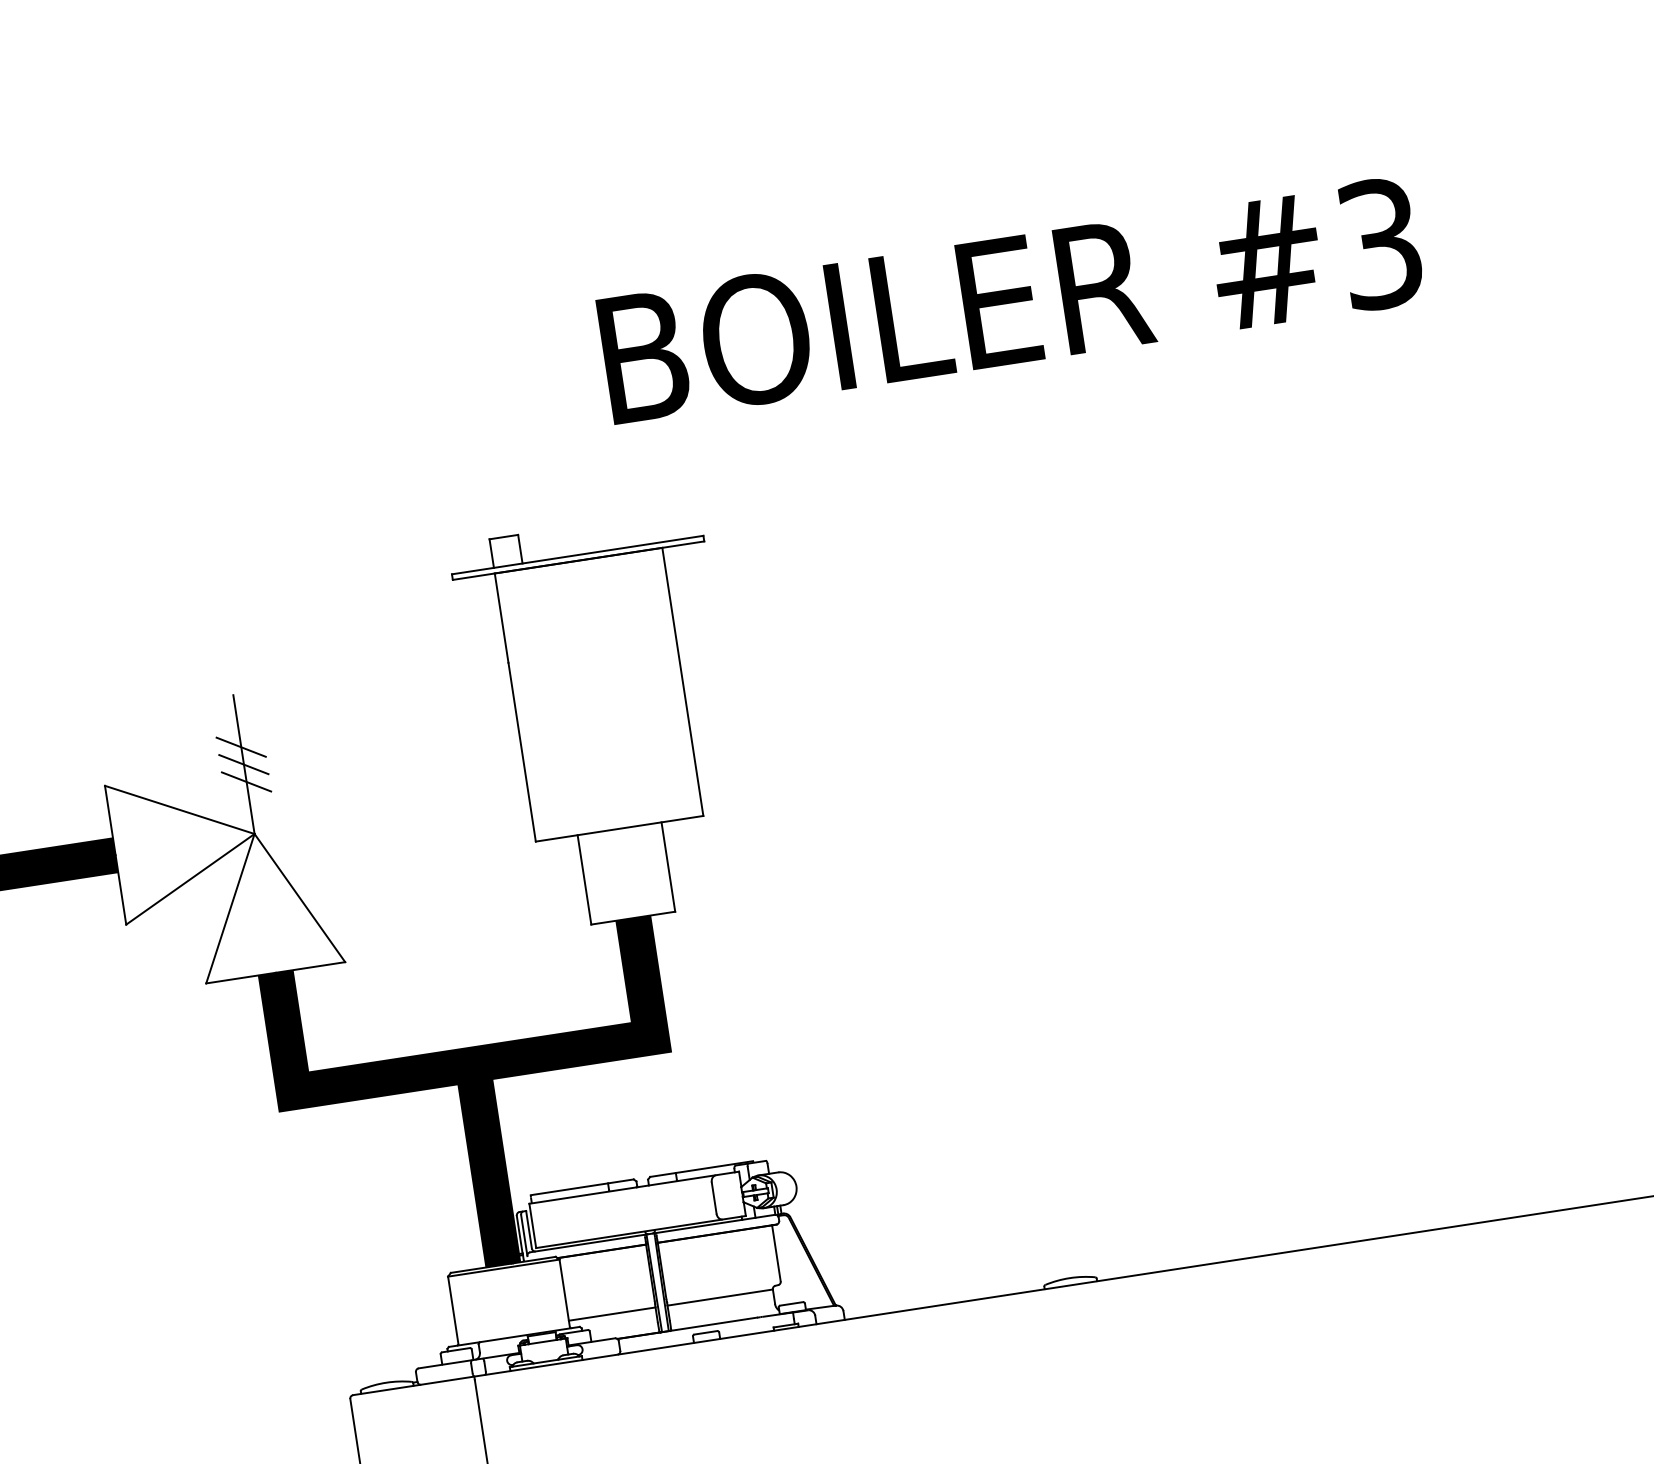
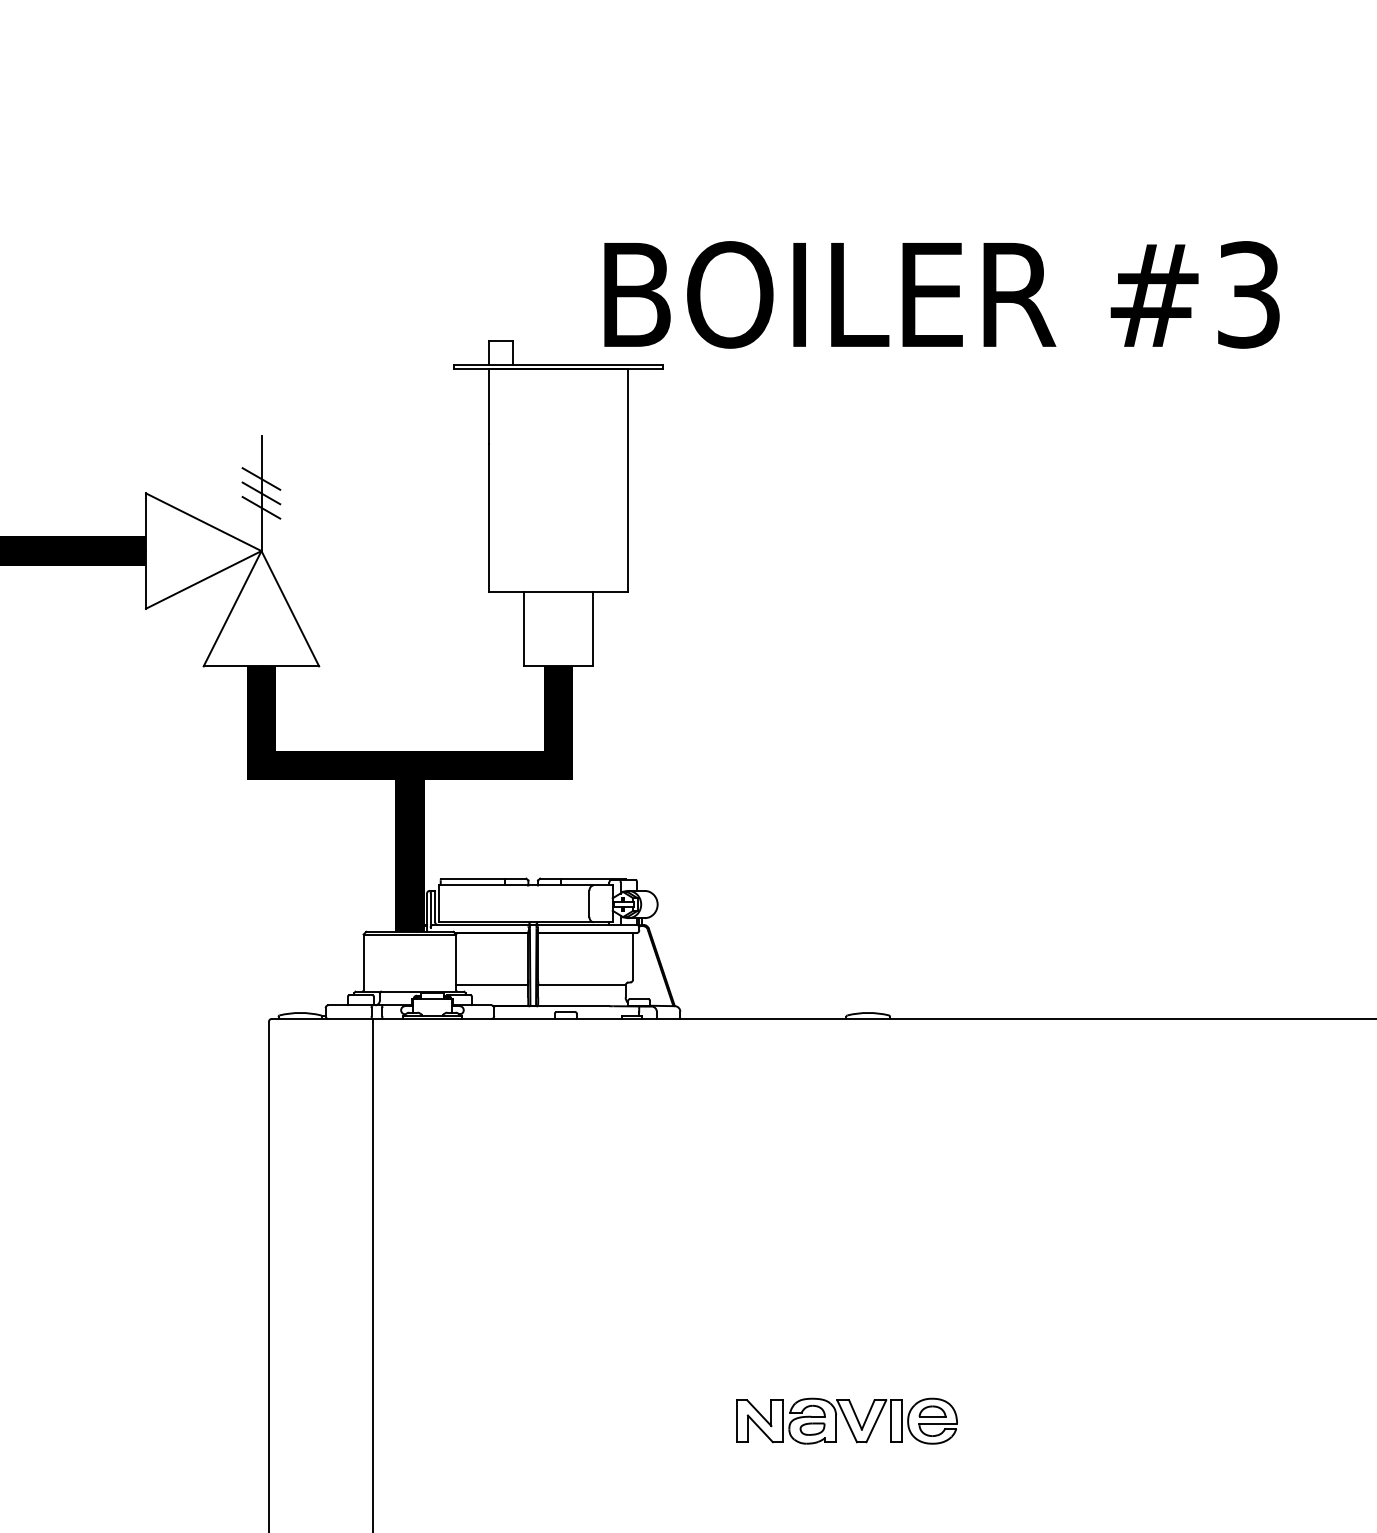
text: (1010, 300) -> (941, 294), moved

